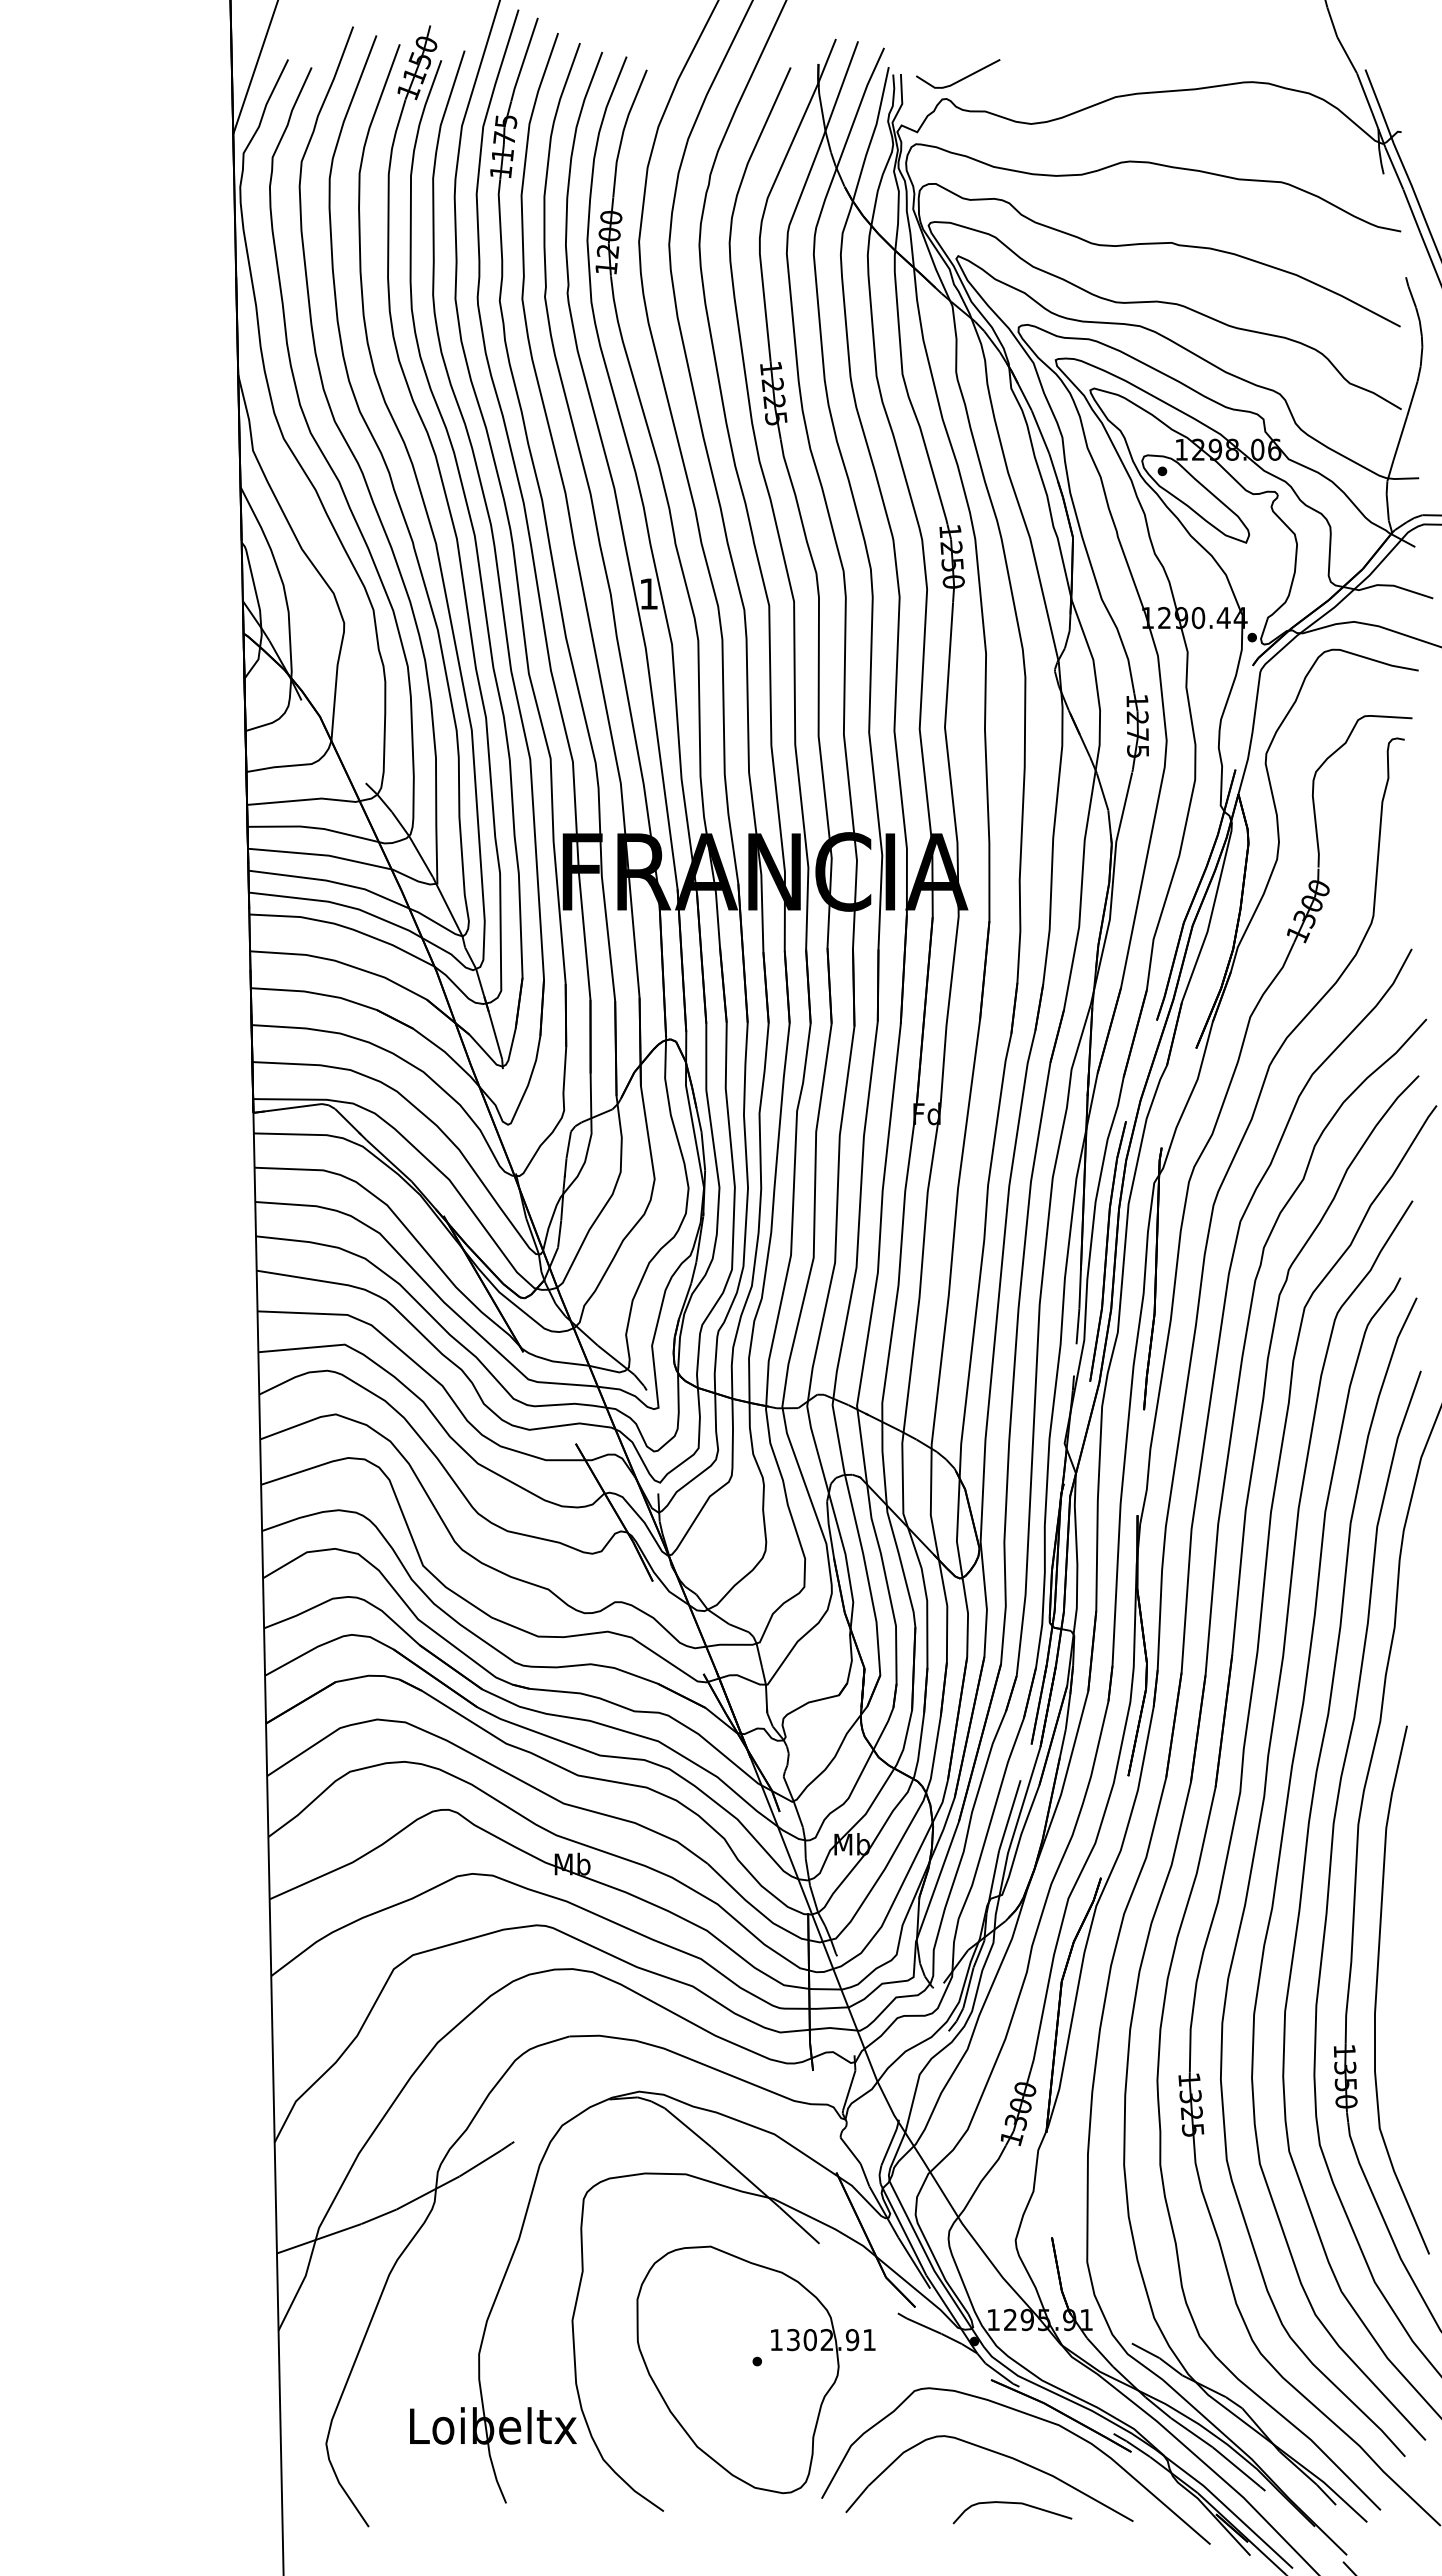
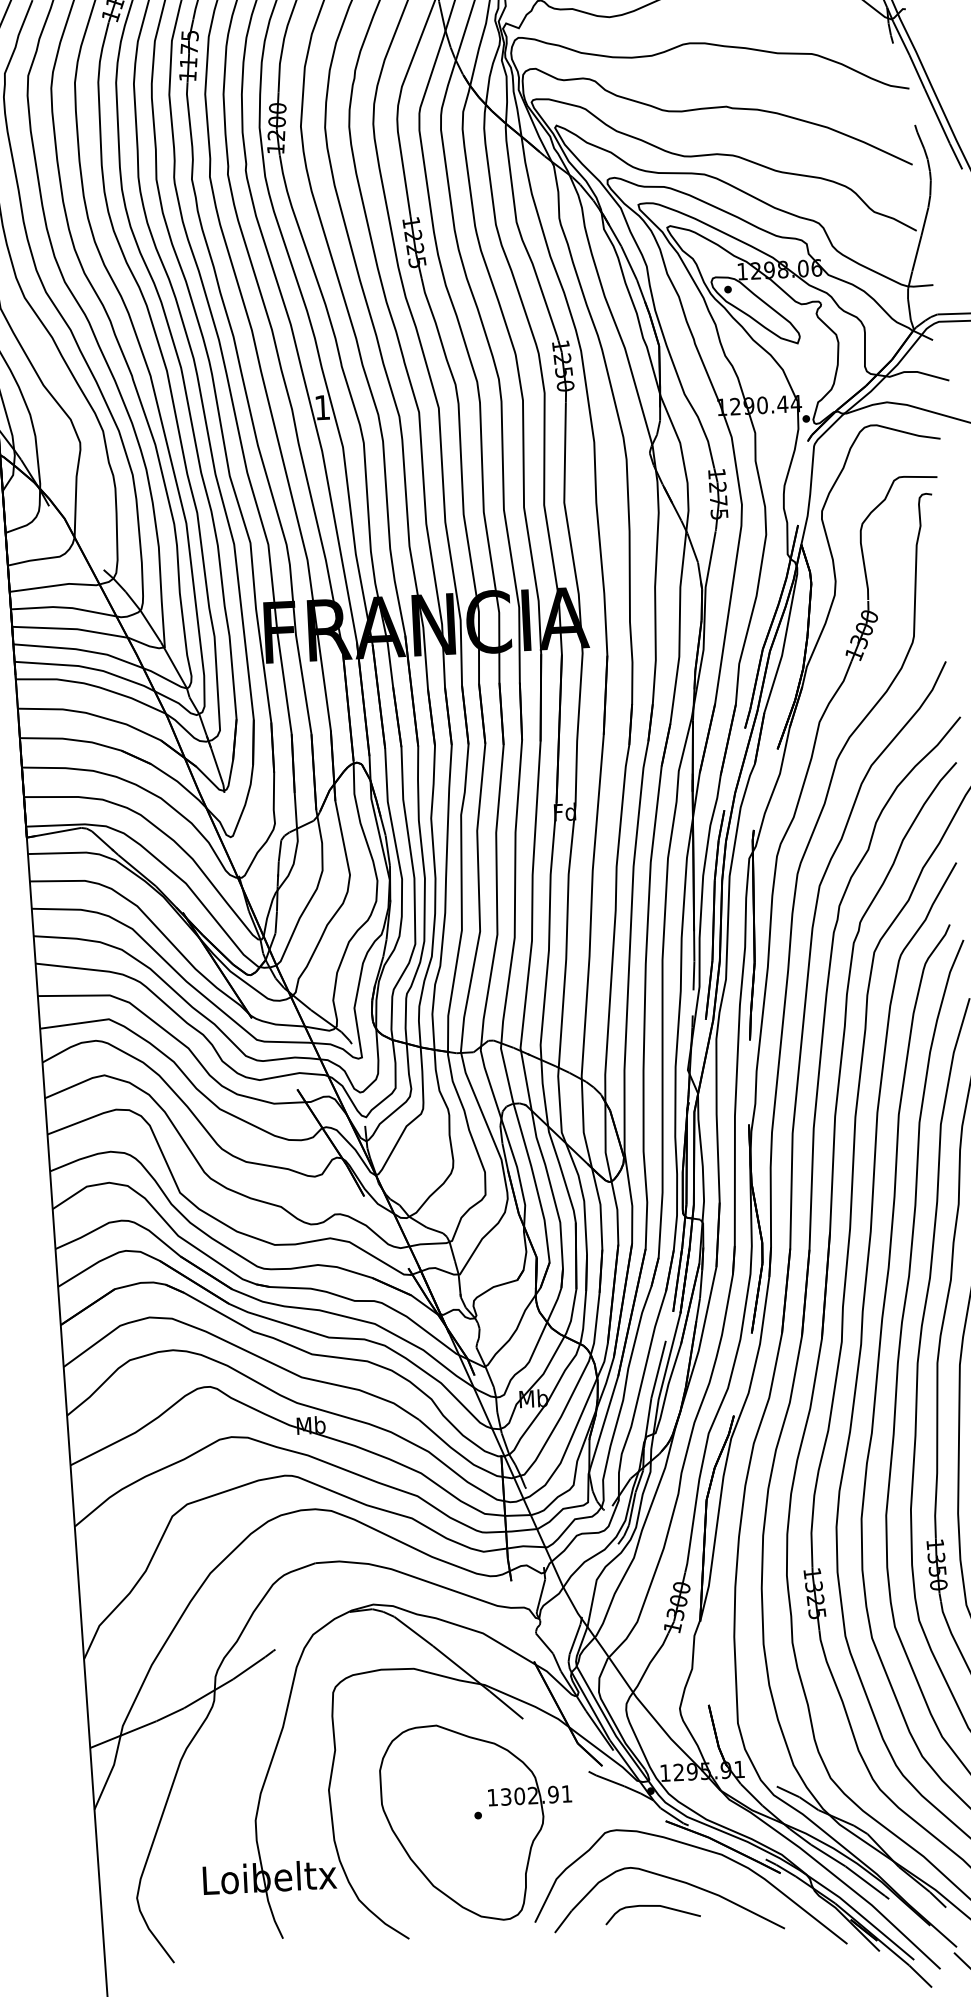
curve: (1012, 2503) -> (652, 1906), moved

